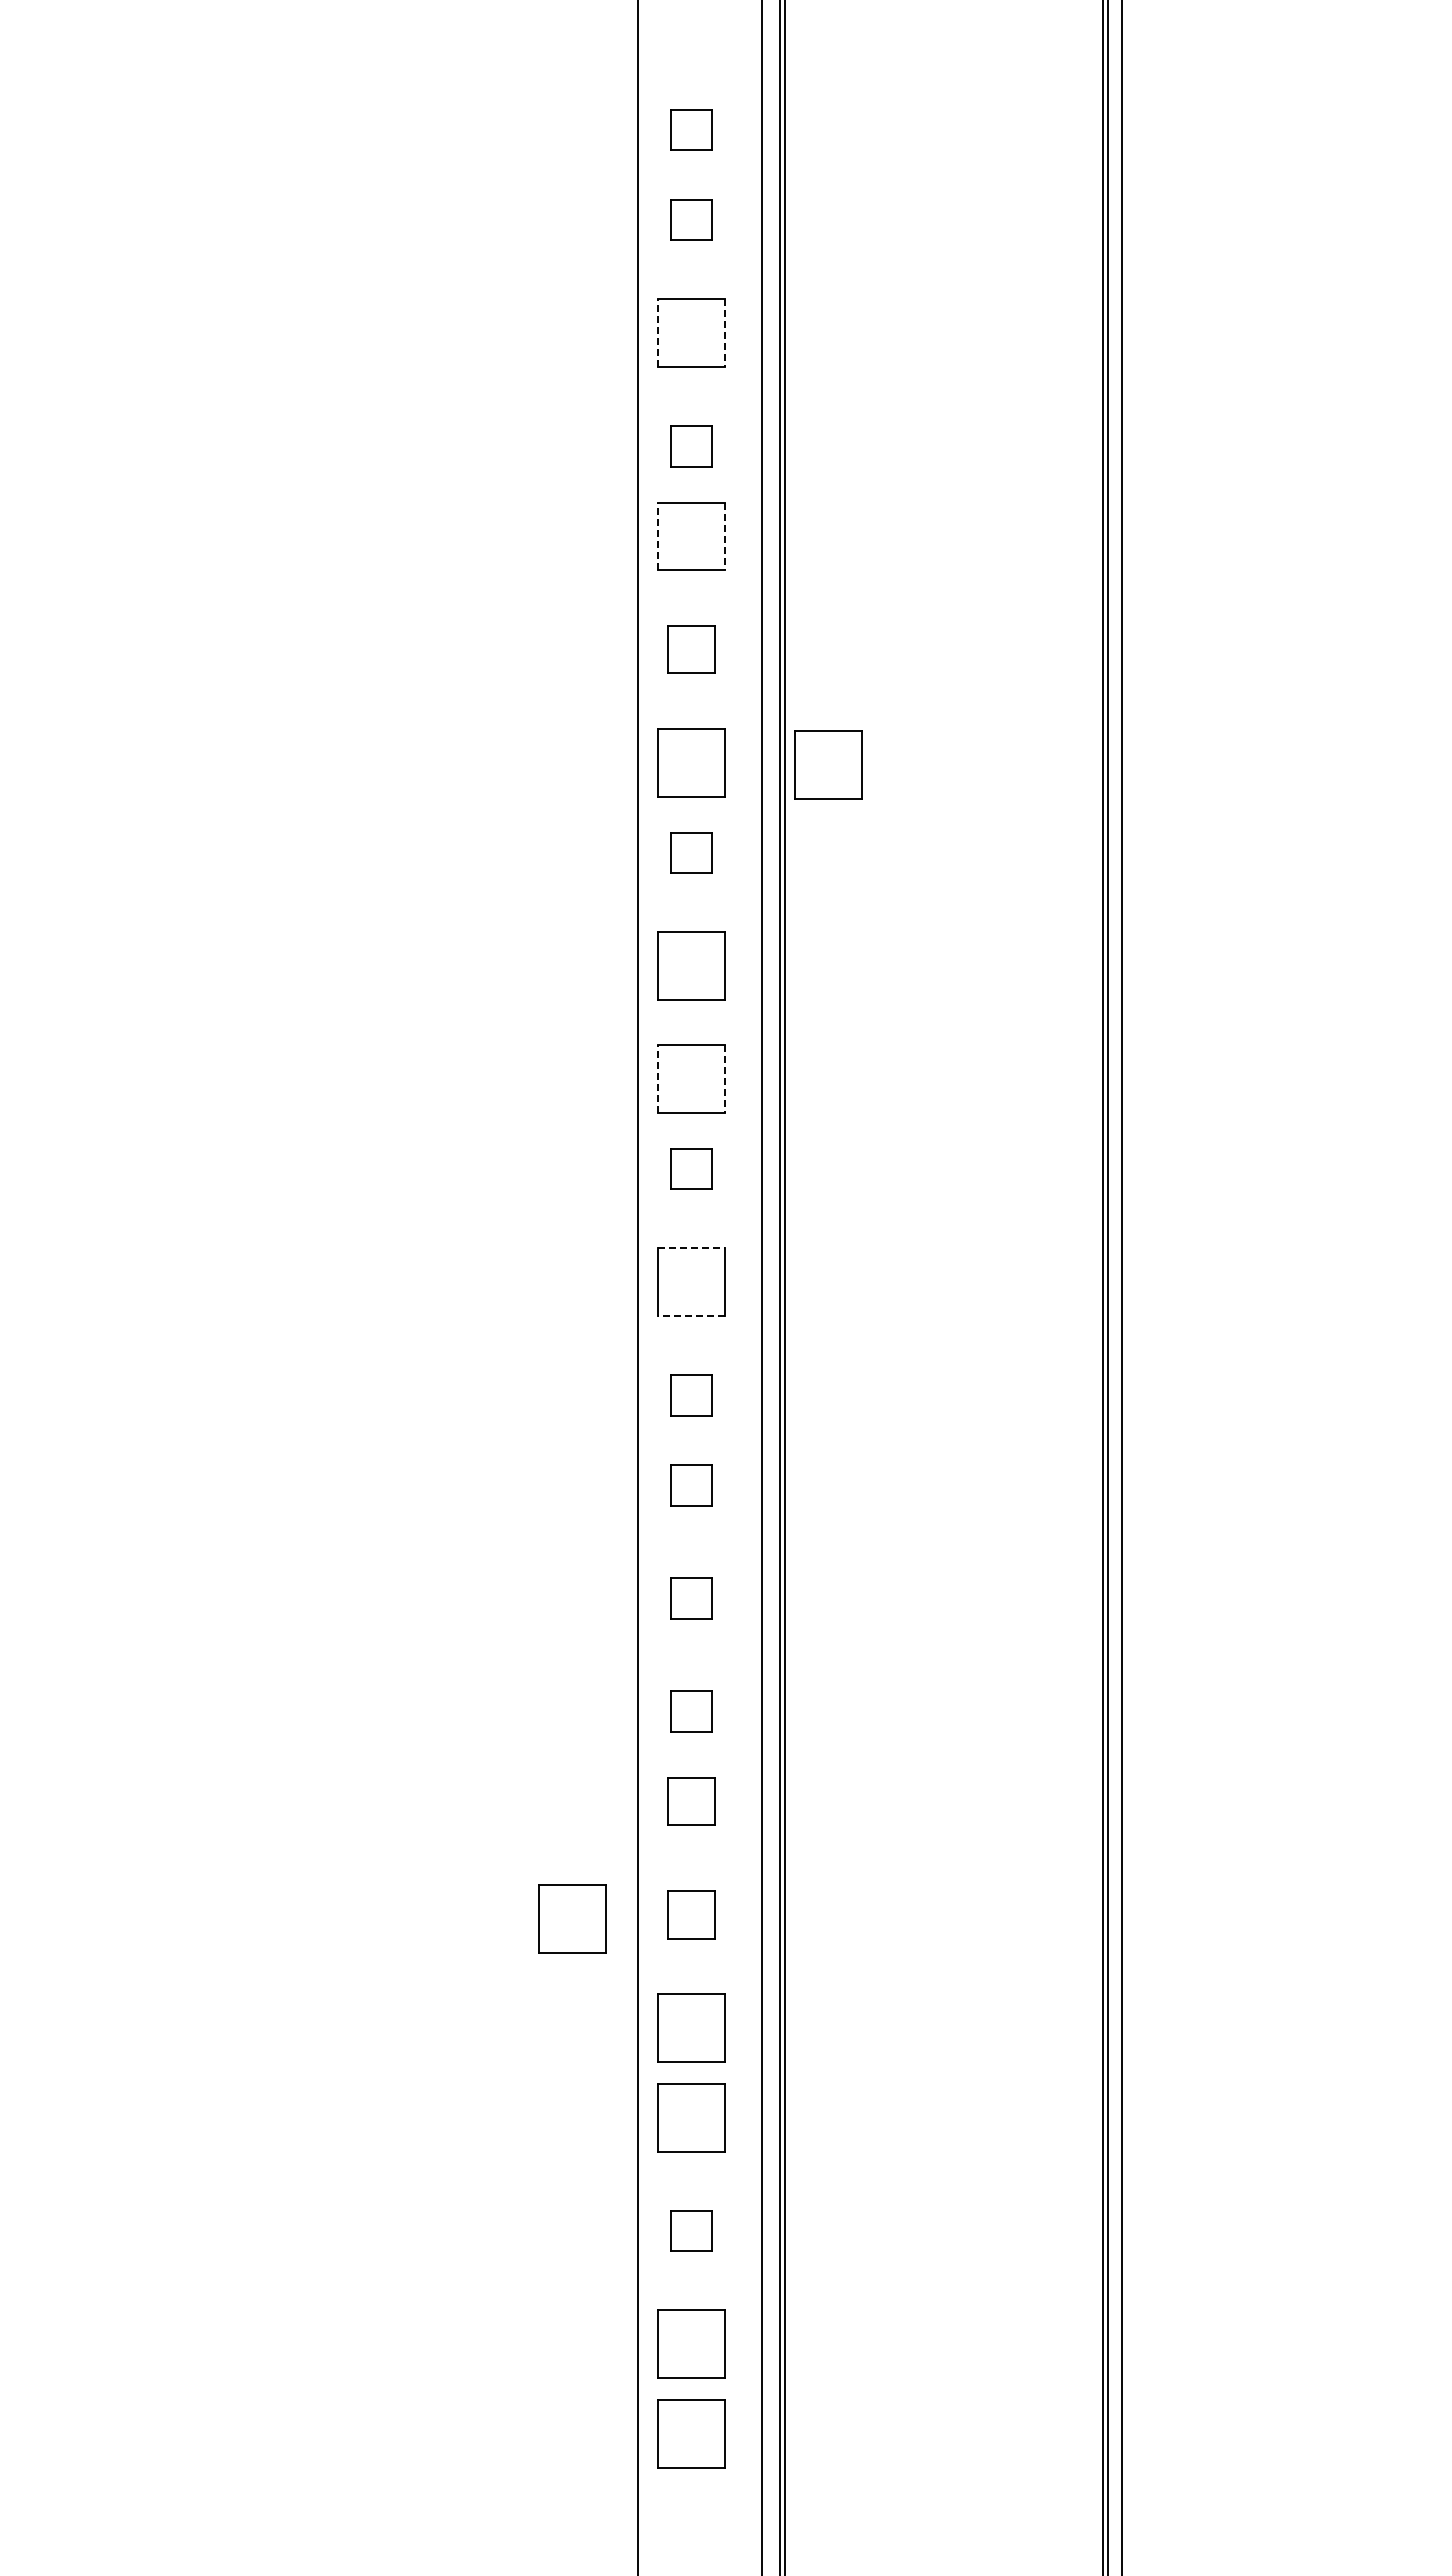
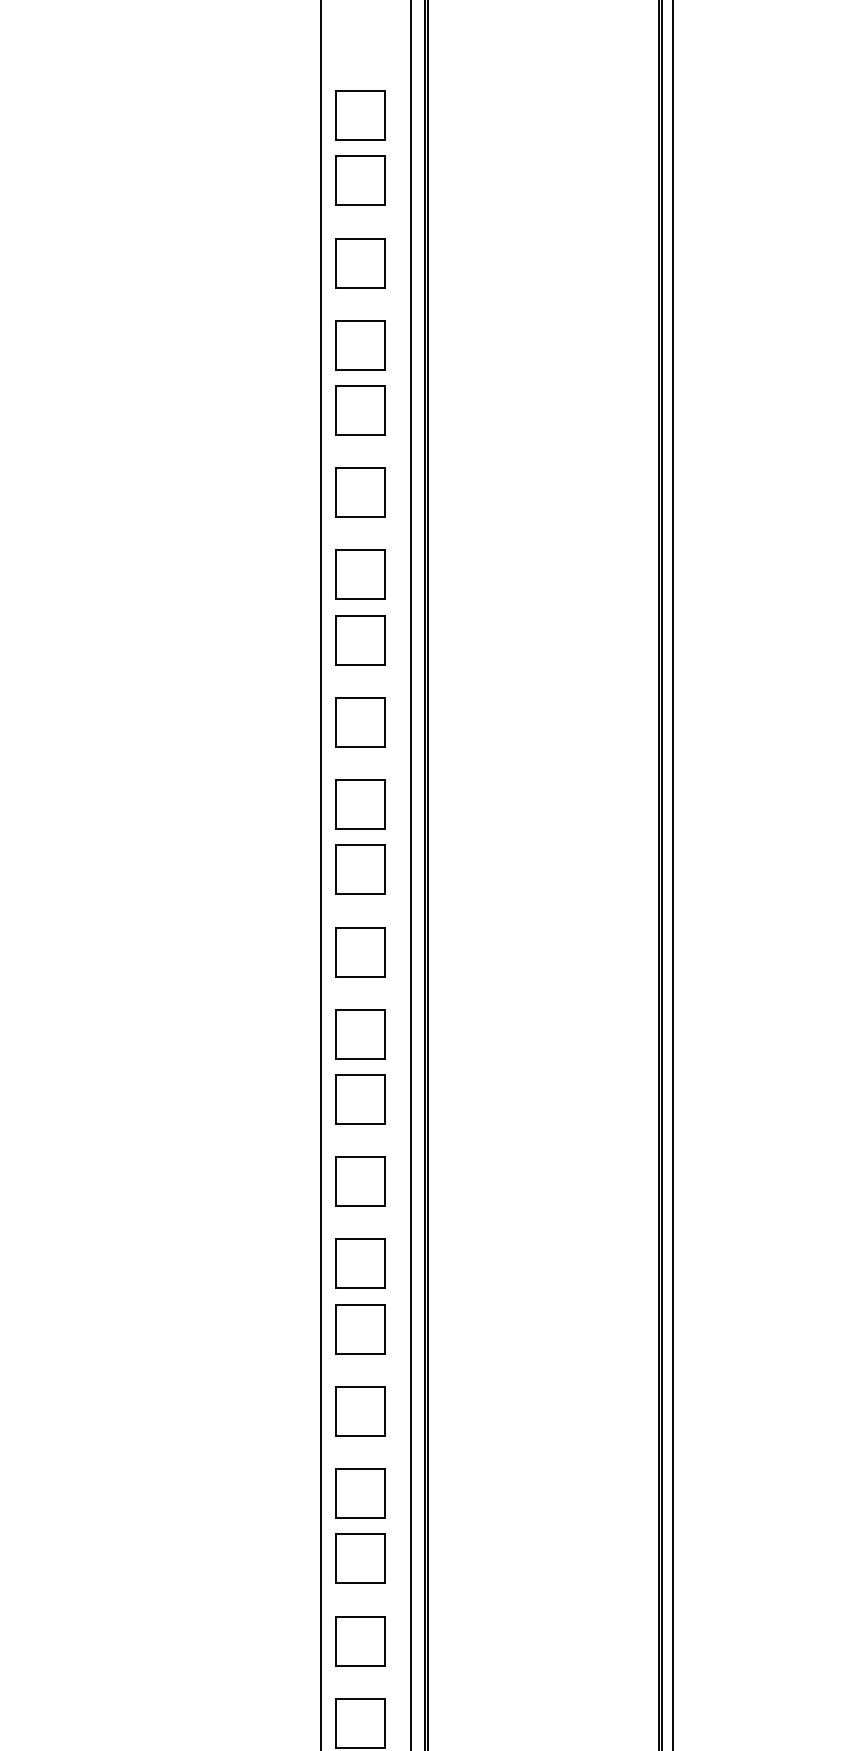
part: (691, 129) -> (360, 115), size x1.67
part: (691, 219) -> (360, 180), size x1.67
line: (657, 333) -> (335, 263), dashed -> solid
line: (725, 333) -> (384, 263), dashed -> solid
part: (691, 446) -> (360, 345), size x1.67
line: (657, 536) -> (335, 410), dashed -> solid
line: (725, 536) -> (384, 410), dashed -> solid
part: (691, 649) -> (360, 492), size x1.43
part: (828, 764) -> (459, 576), removed
part: (691, 852) -> (360, 640), size x1.67
line: (657, 1079) -> (335, 804), dashed -> solid
line: (725, 1079) -> (384, 804), dashed -> solid
part: (691, 1168) -> (360, 869), size x1.67
line: (691, 1248) -> (360, 927), dashed -> solid
line: (691, 1315) -> (360, 976), dashed -> solid
part: (691, 1395) -> (360, 1034), size x1.67
part: (691, 1485) -> (360, 1099), size x1.67
part: (691, 1598) -> (360, 1181), size x1.67
part: (691, 1711) -> (360, 1263), size x1.67
part: (691, 1801) -> (360, 1329), size x1.43
part: (691, 1914) -> (360, 1411), size x1.43
part: (572, 1918) -> (273, 1414), removed
part: (691, 2230) -> (360, 1640), size x1.67

